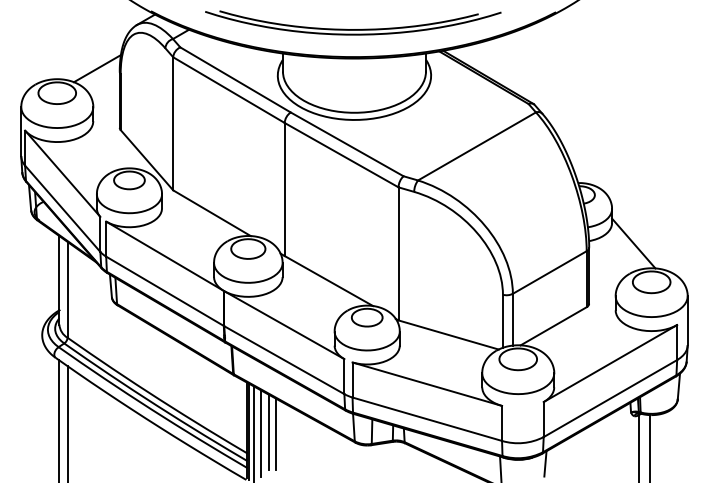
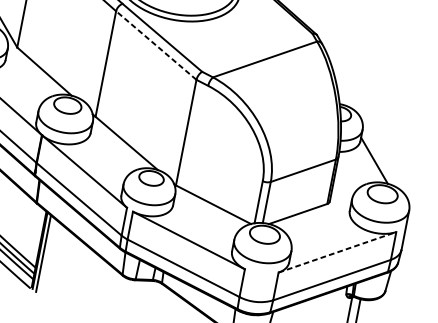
line: (341, 154) -> (156, 44), solid -> dashed
line: (610, 363) -> (337, 252), solid -> dashed
line: (268, 432) -> (55, 254), removed
line: (261, 433) -> (49, 254), removed
line: (276, 434) -> (61, 257), removed

